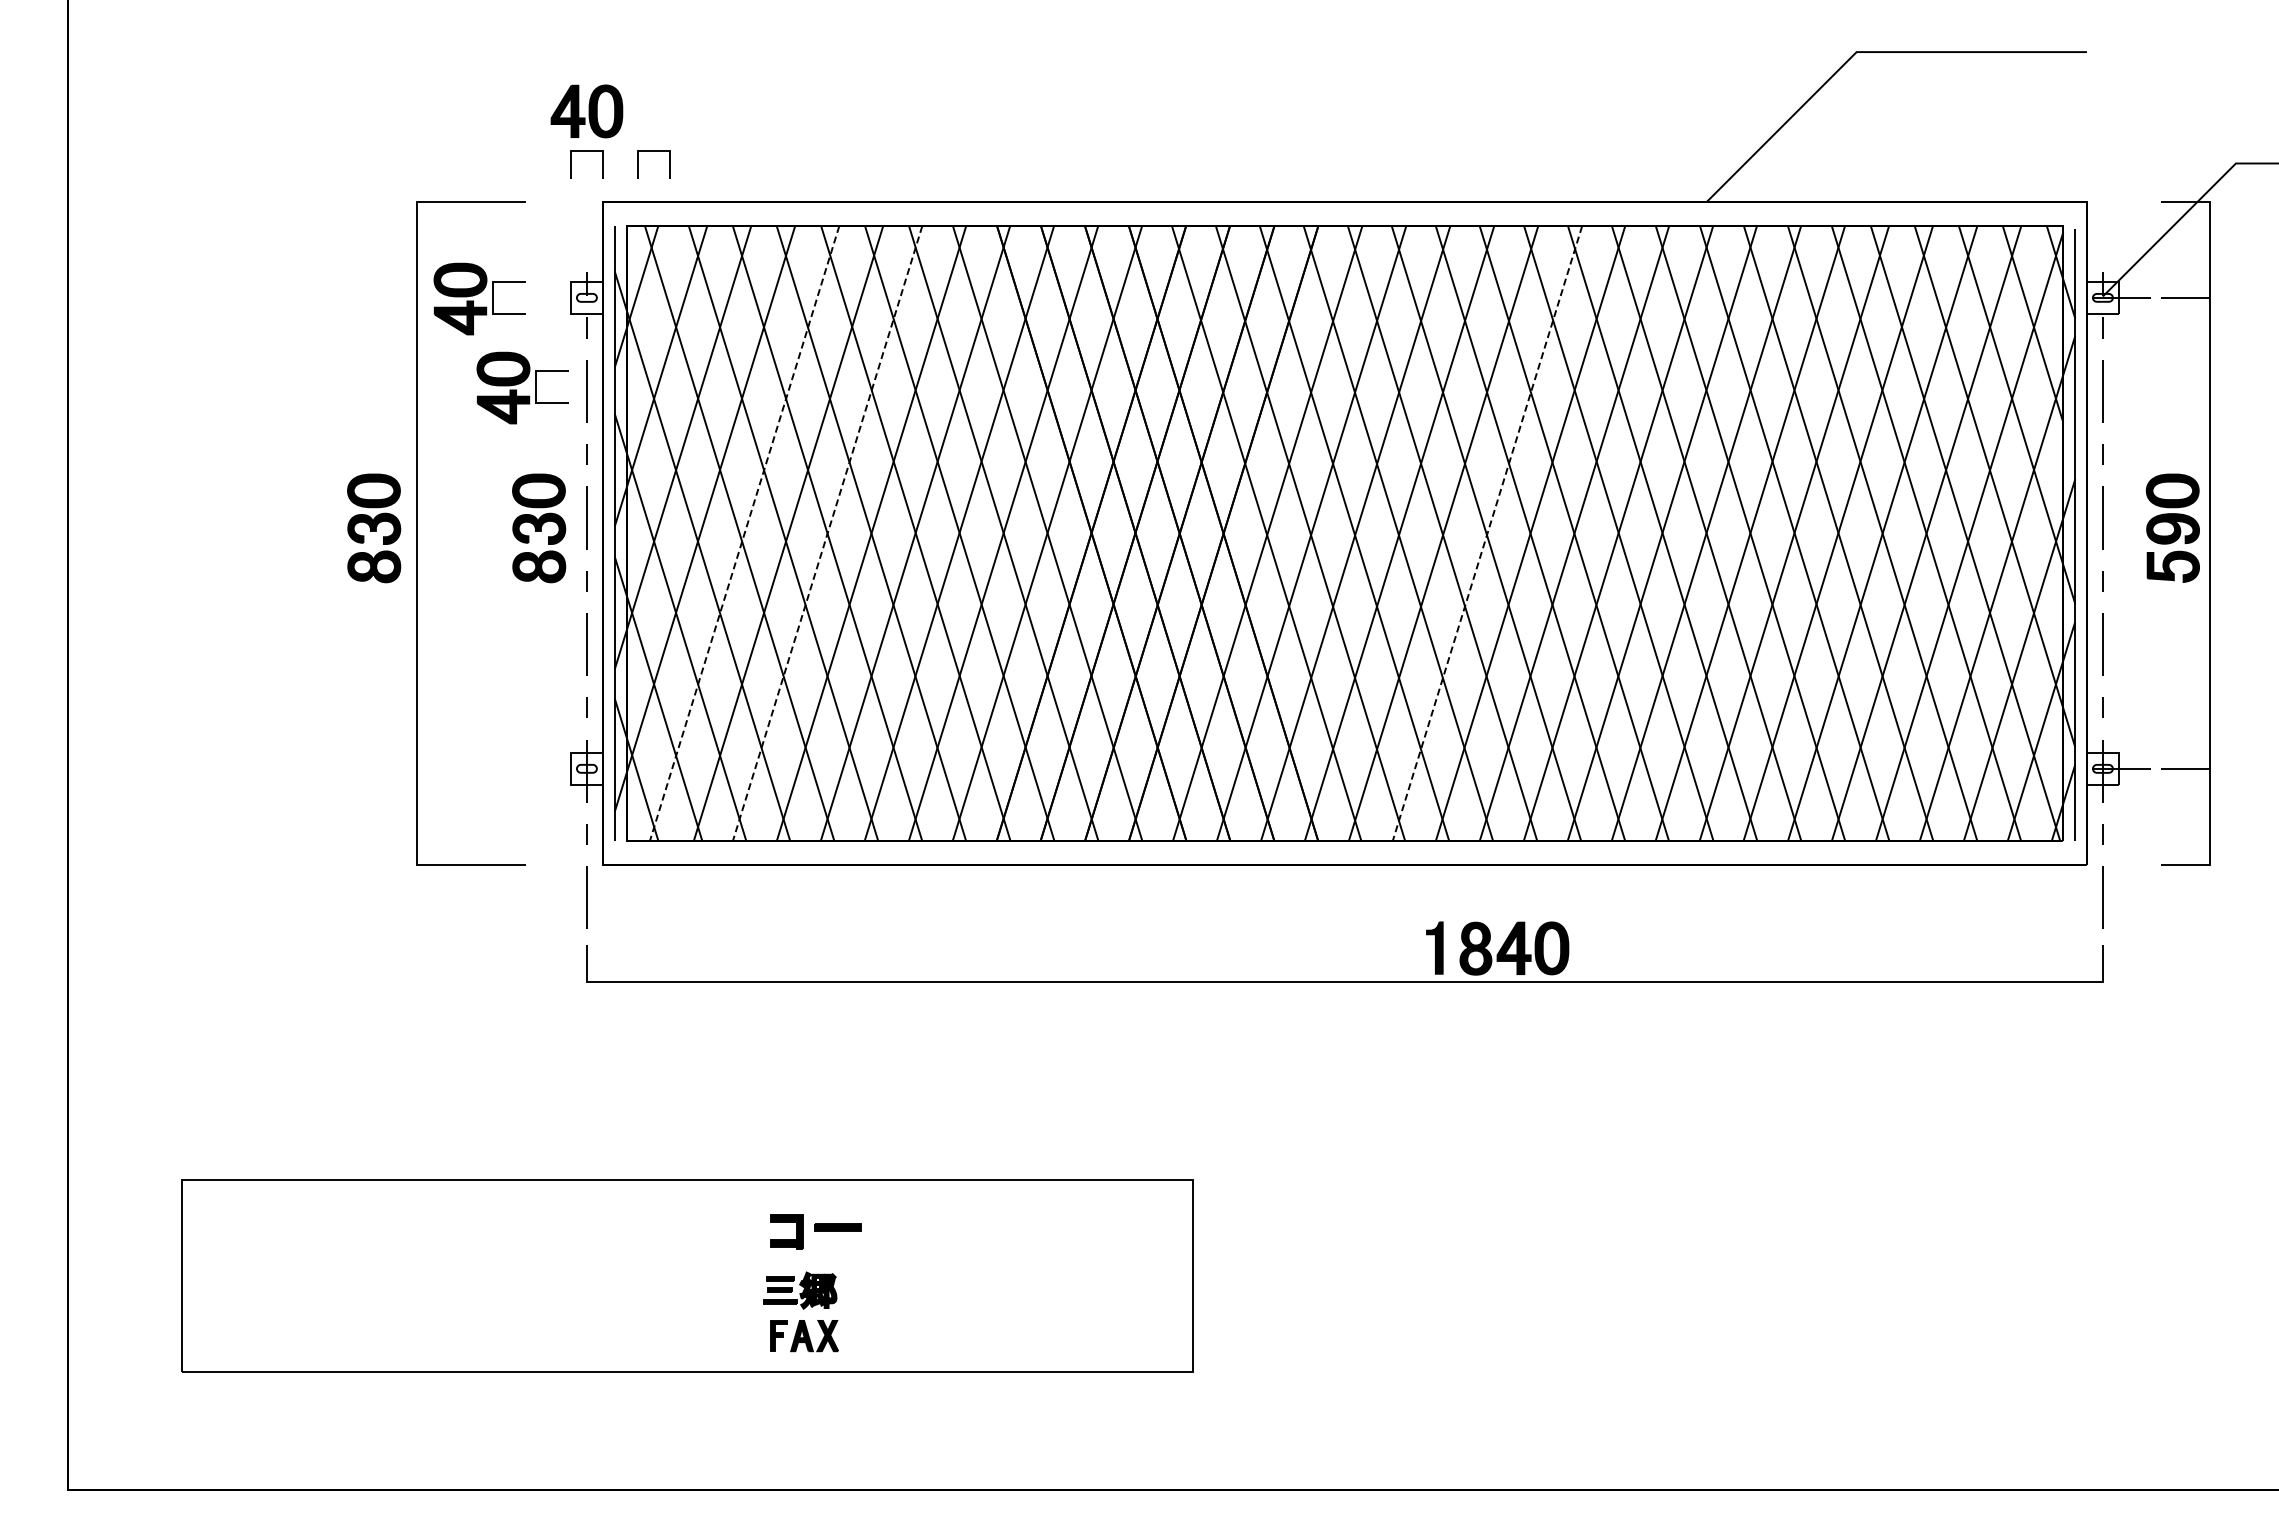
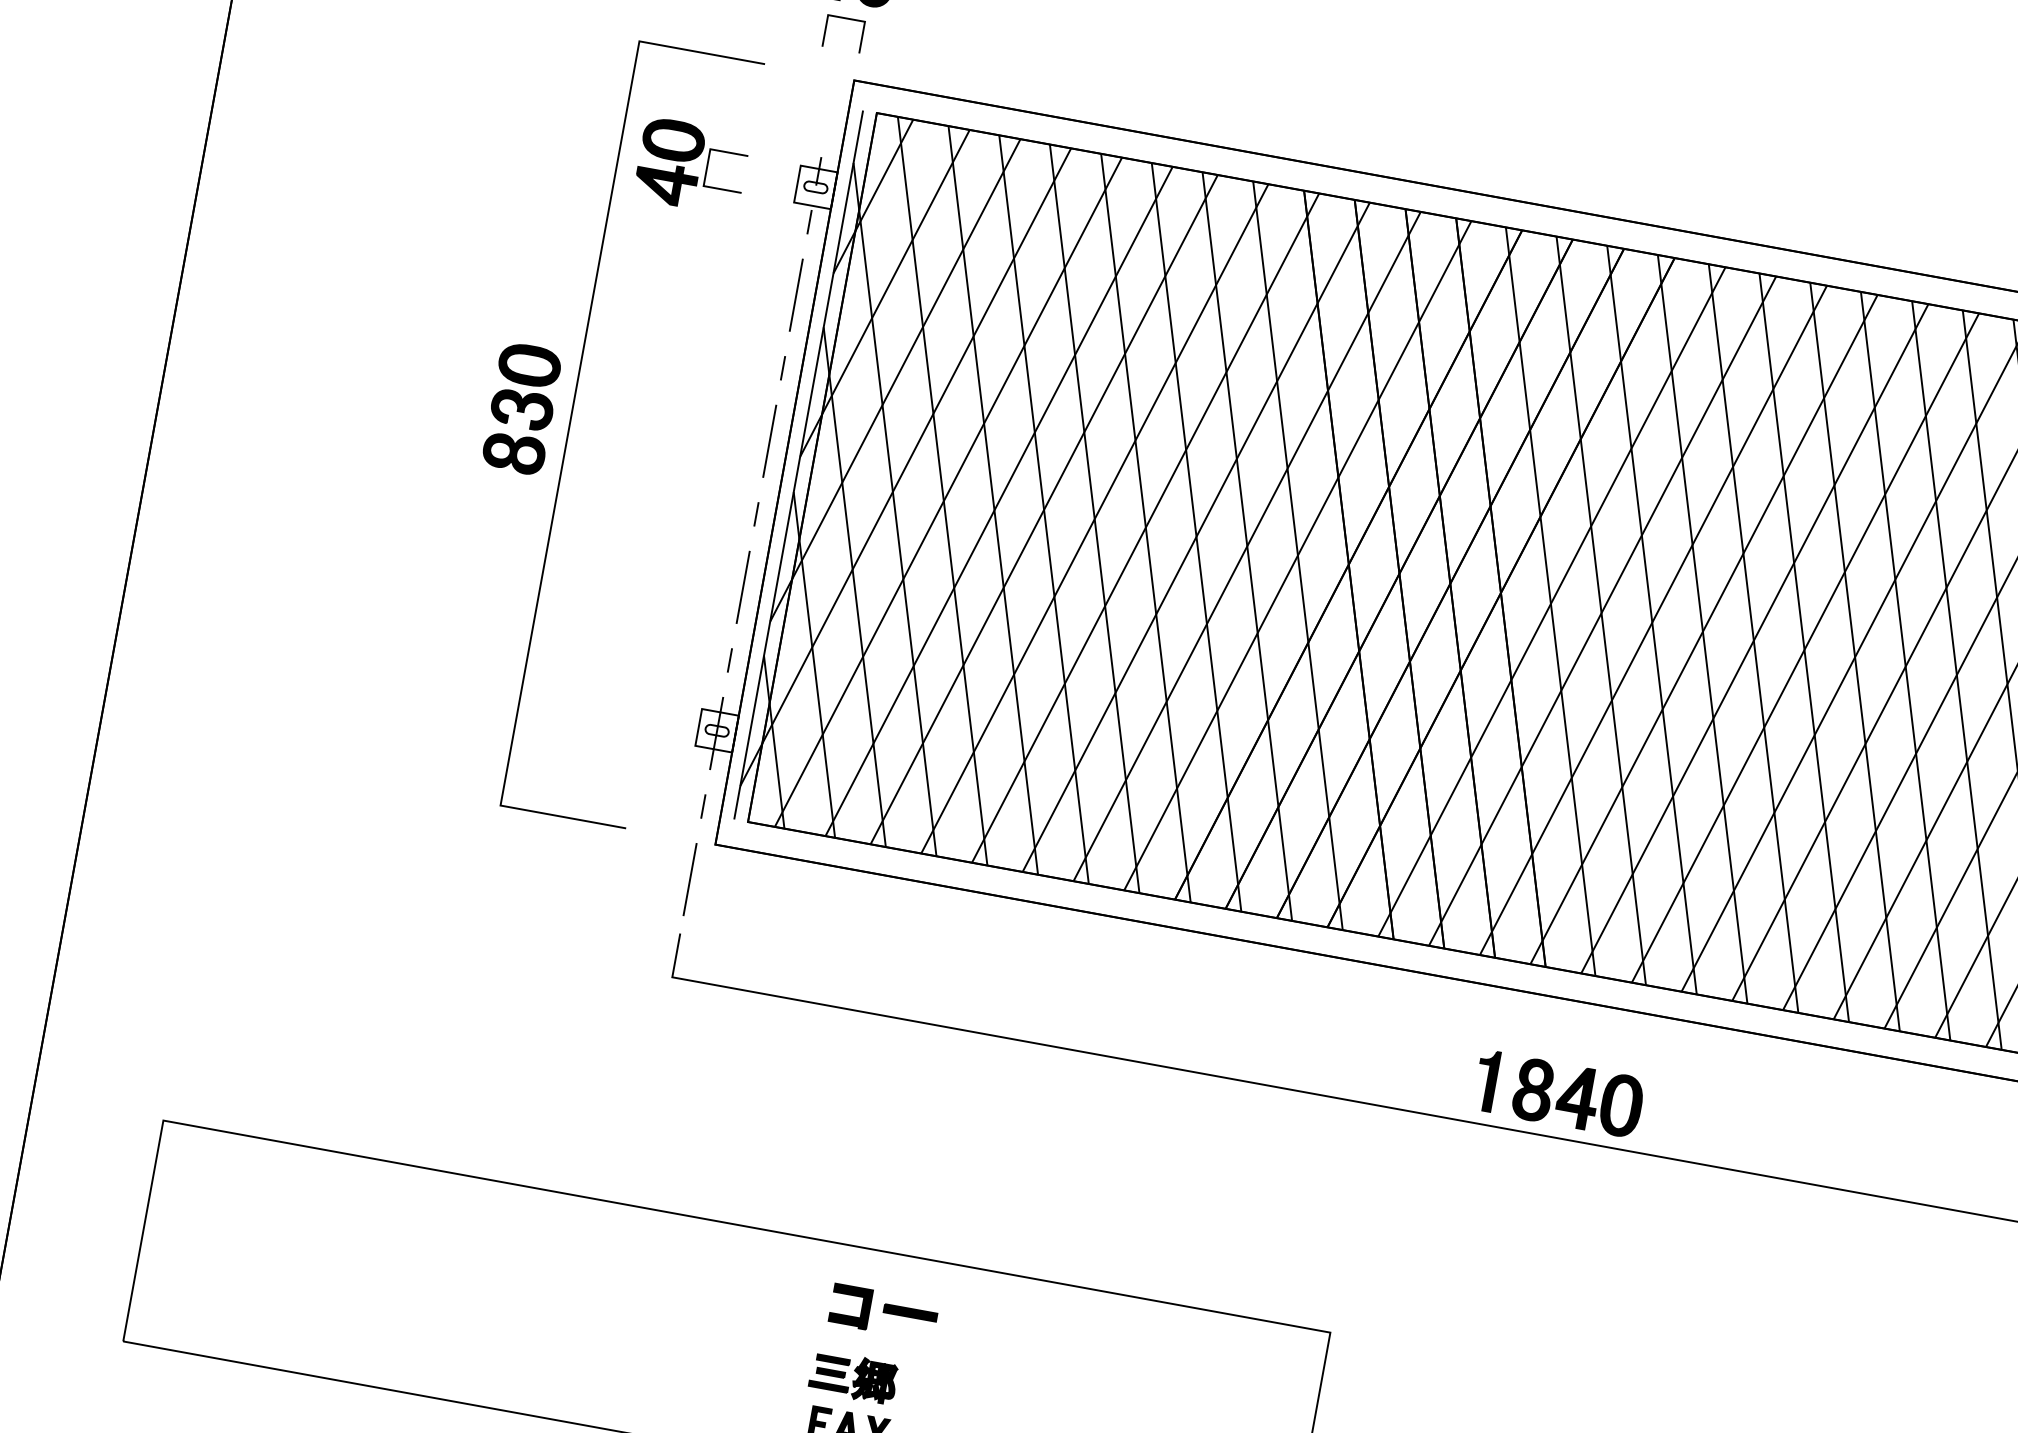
line: (653, 151) -> (923, 32), removed
part: (522, 387) -> (722, 277), removed
part: (539, 528) -> (712, 443), removed
line: (744, 533) -> (948, 492), dashed -> solid
line: (827, 533) -> (1044, 509), dashed -> solid
line: (1487, 533) -> (1805, 648), dashed -> solid
part: (1497, 948) -> (1558, 1094), moved

